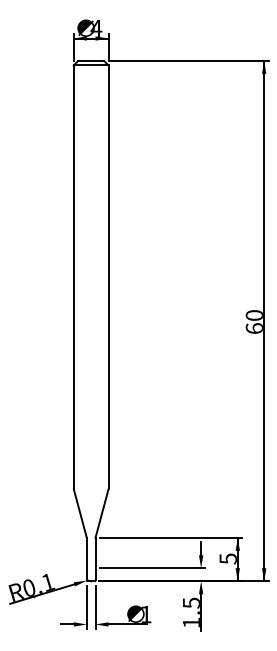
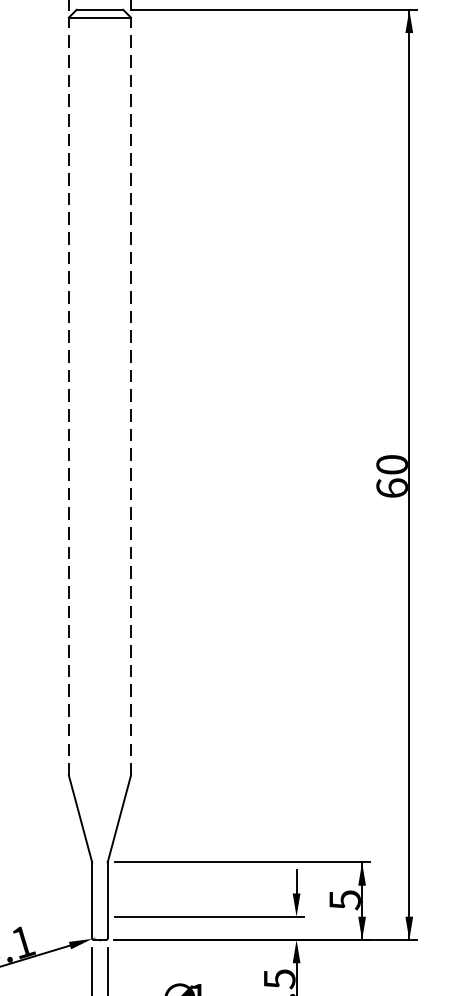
line: (73, 277) -> (68, 396), solid -> dashed
line: (108, 277) -> (130, 396), solid -> dashed

